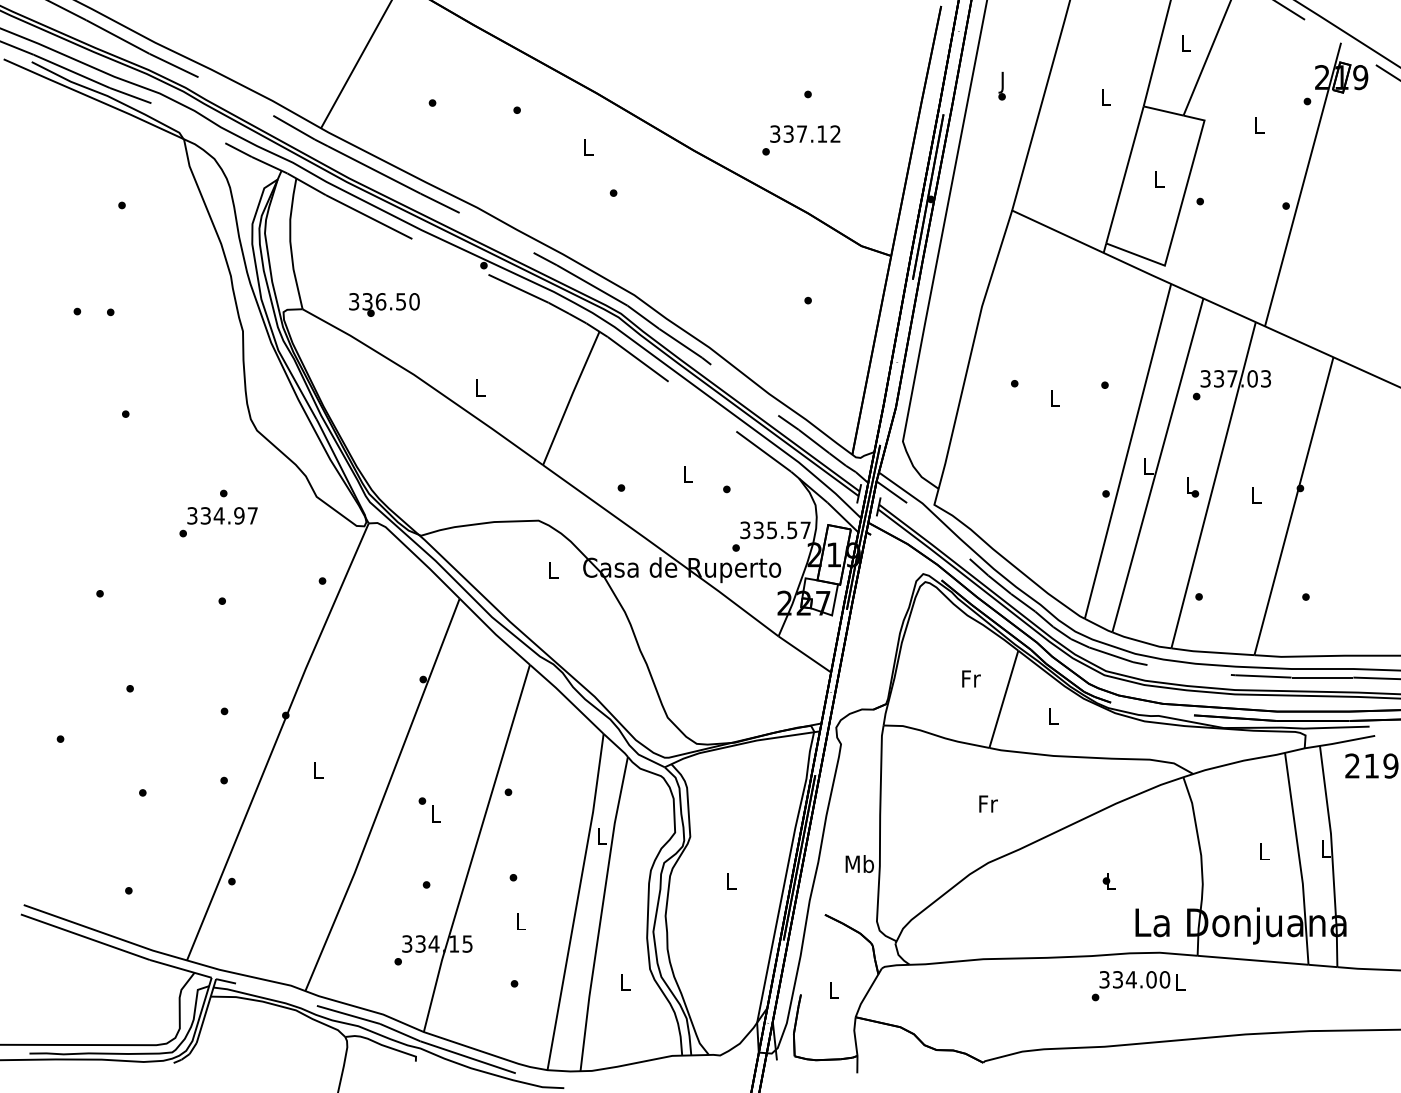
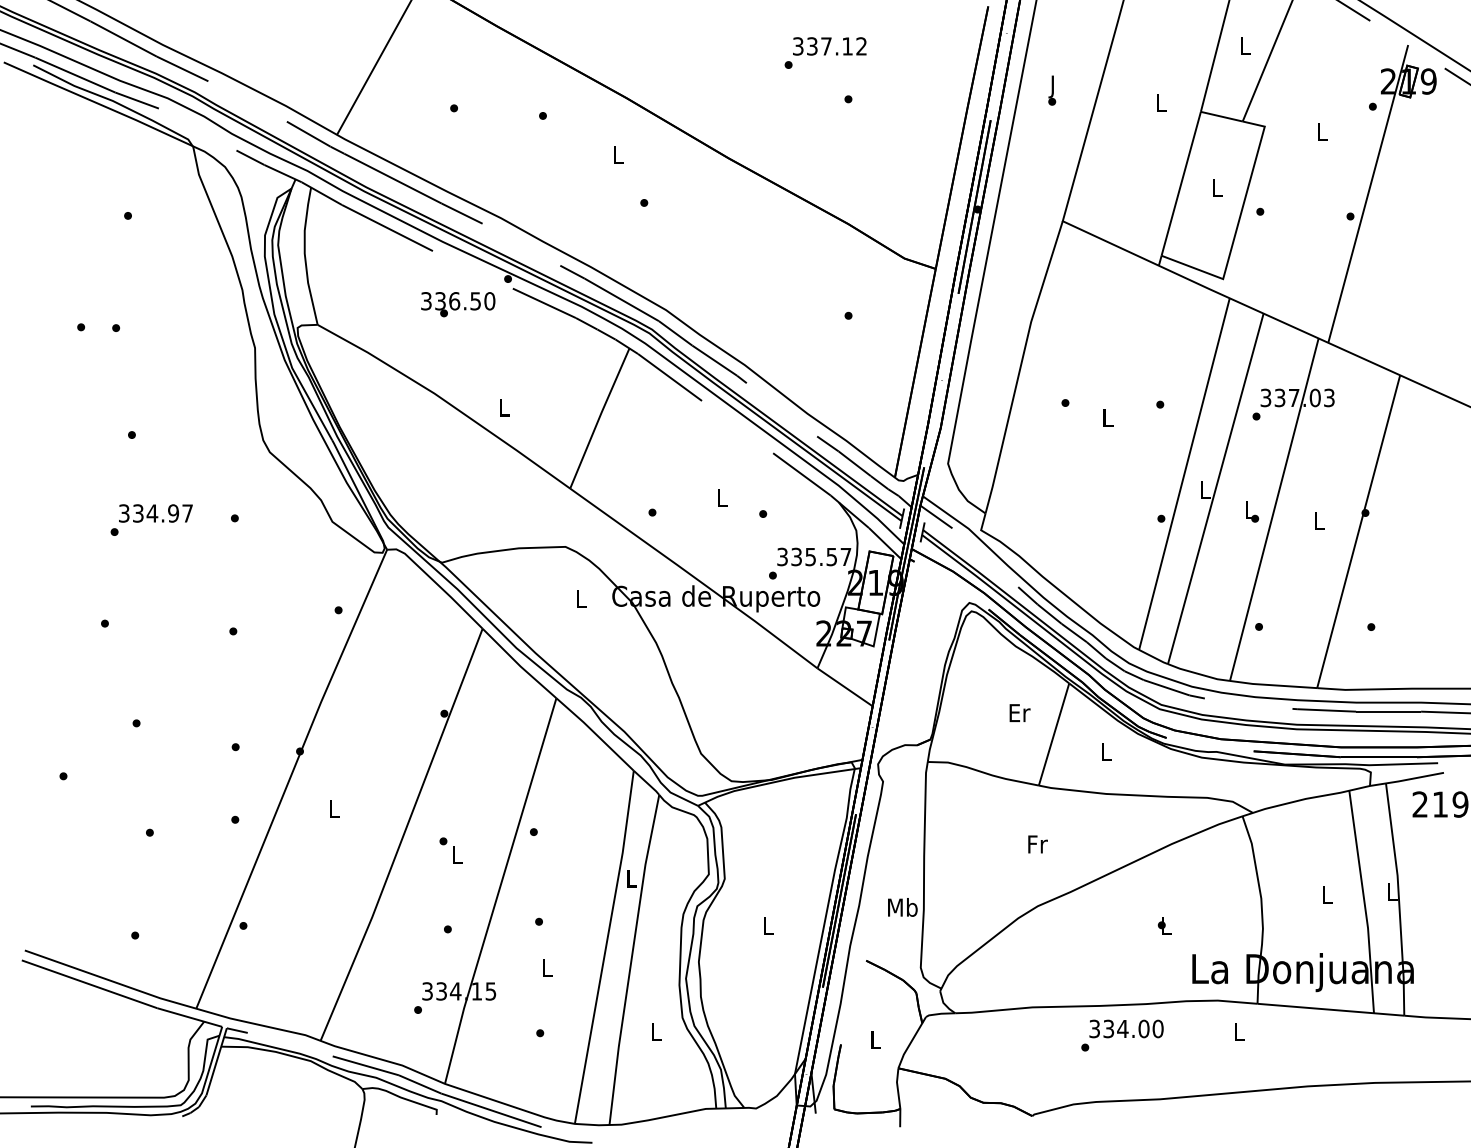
text: (801, 140) -> (825, 53), moved
text: (384, 304) -> (458, 304), moved
text: (218, 522) -> (151, 520), moved
text: (971, 678) -> (1020, 712), Fr -> Er
text: (1130, 986) -> (1121, 1036), moved

